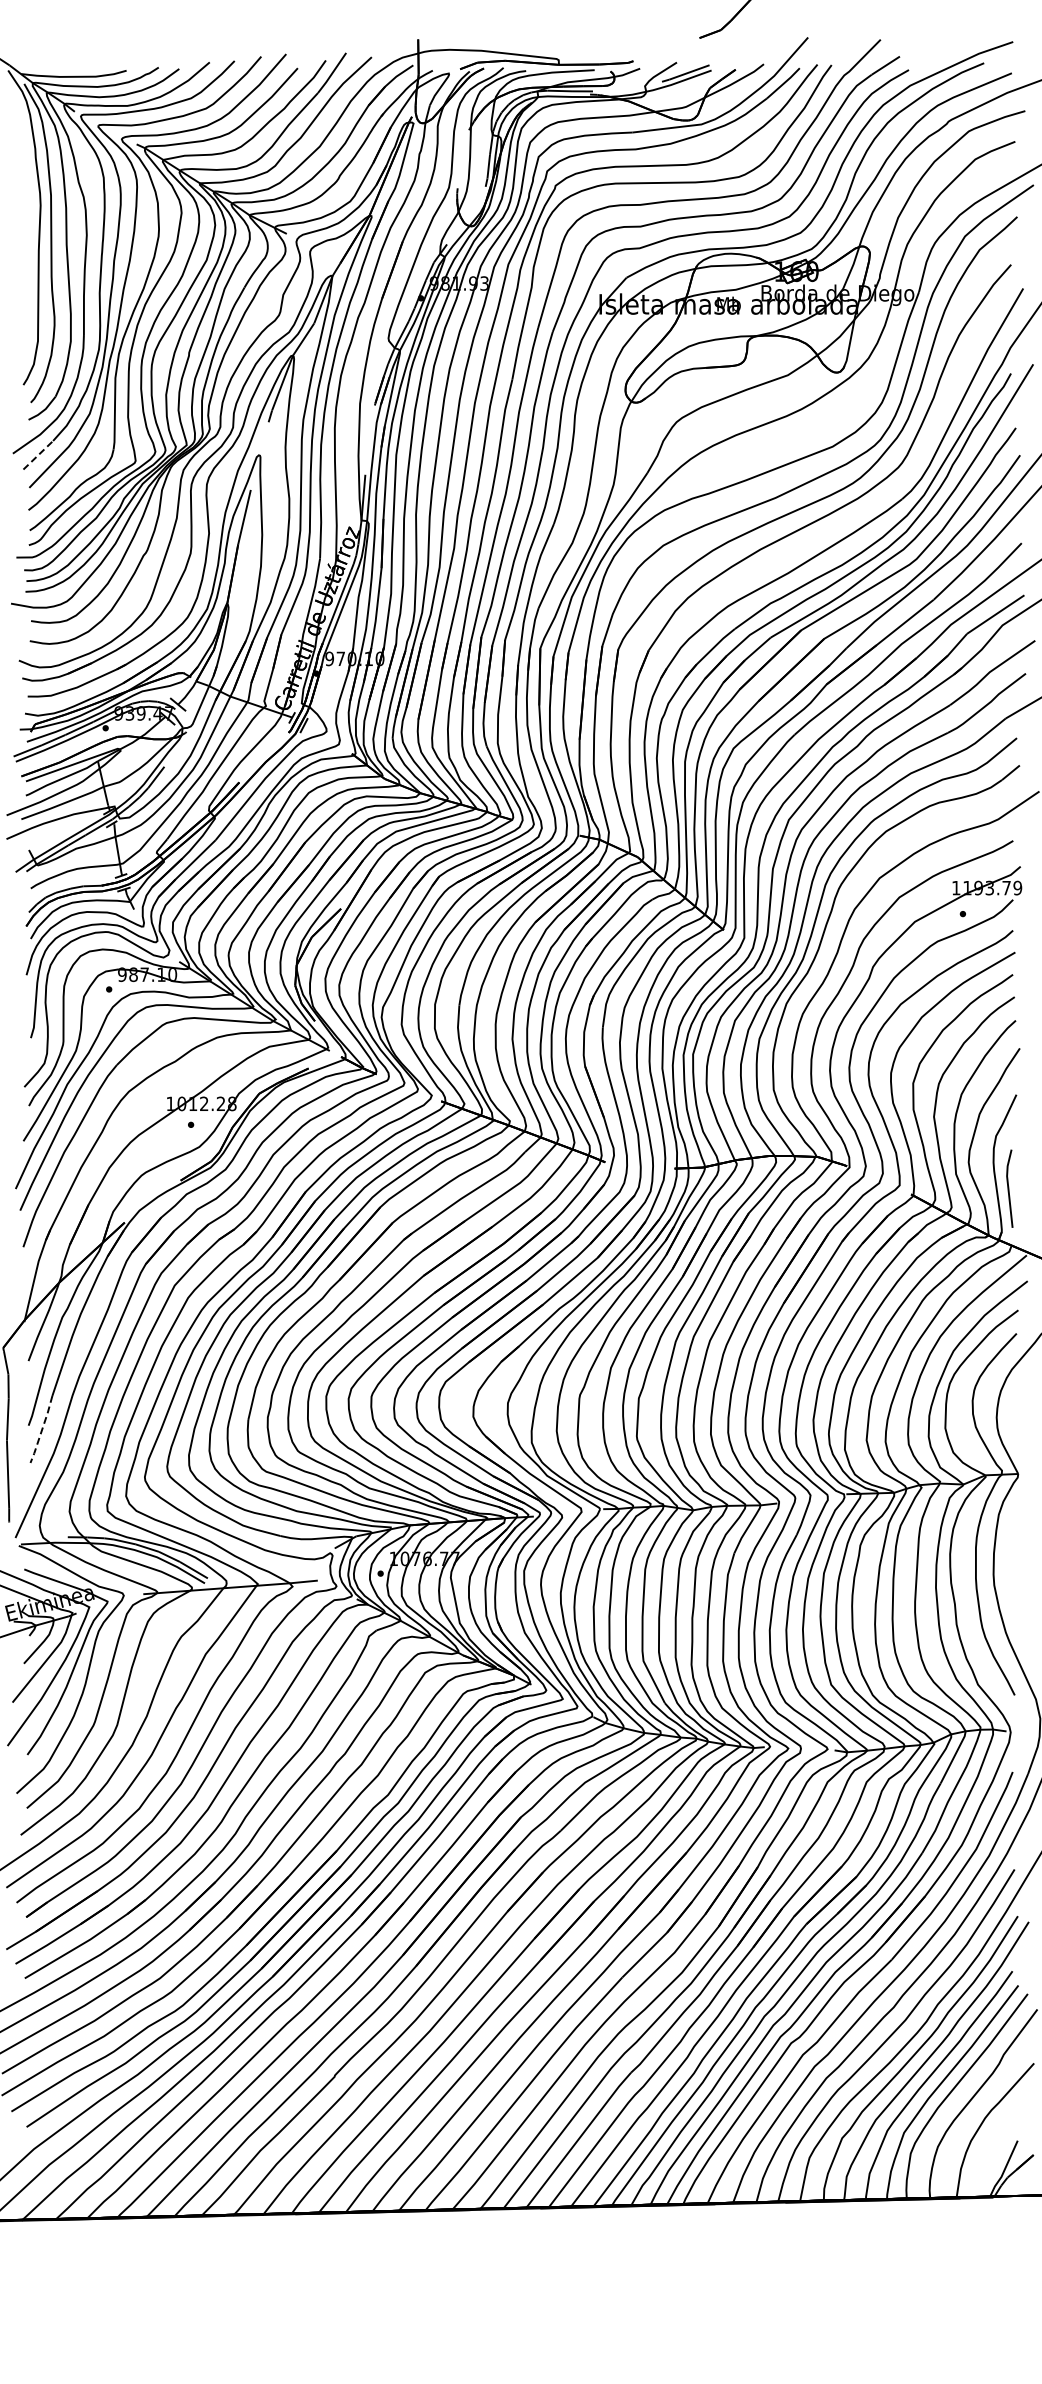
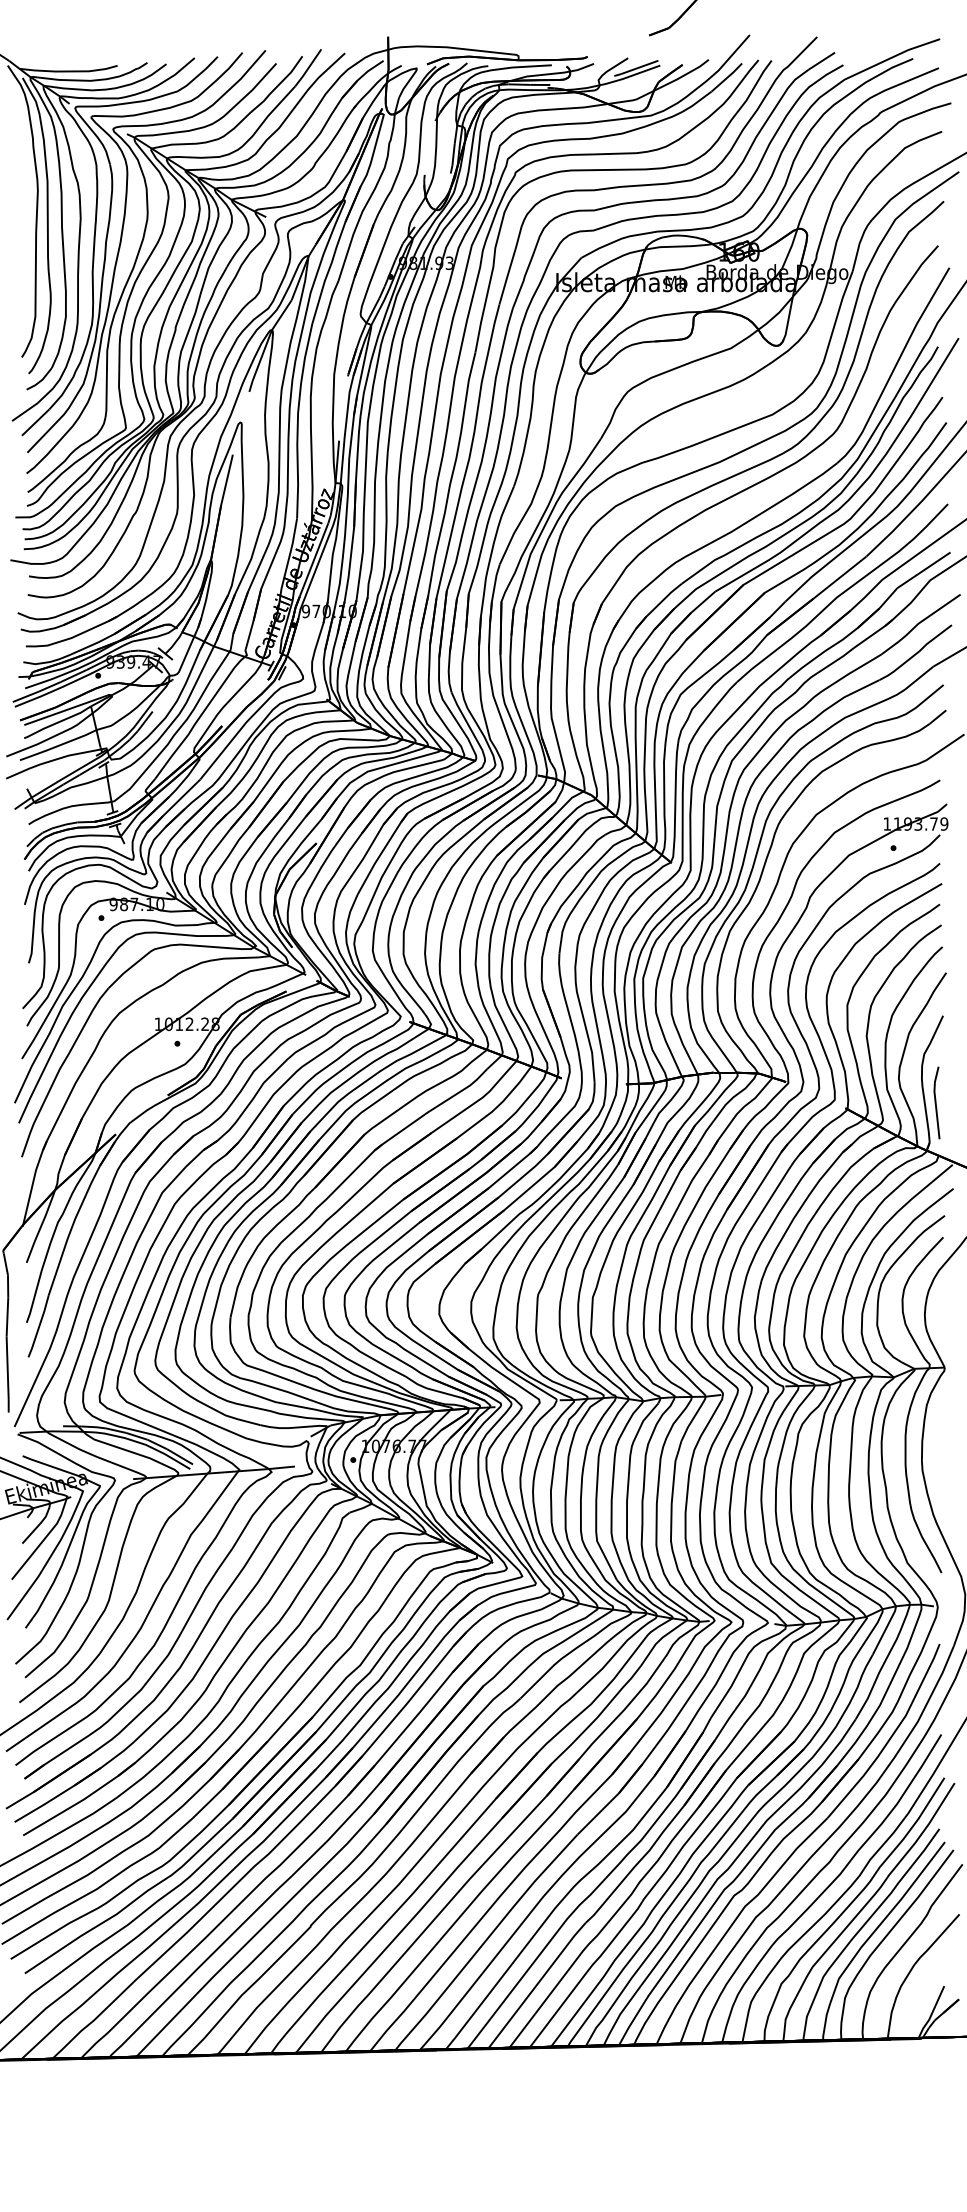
line: (38, 455) -> (35, 422), dashed -> solid
line: (42, 1430) -> (39, 1327), dashed -> solid

